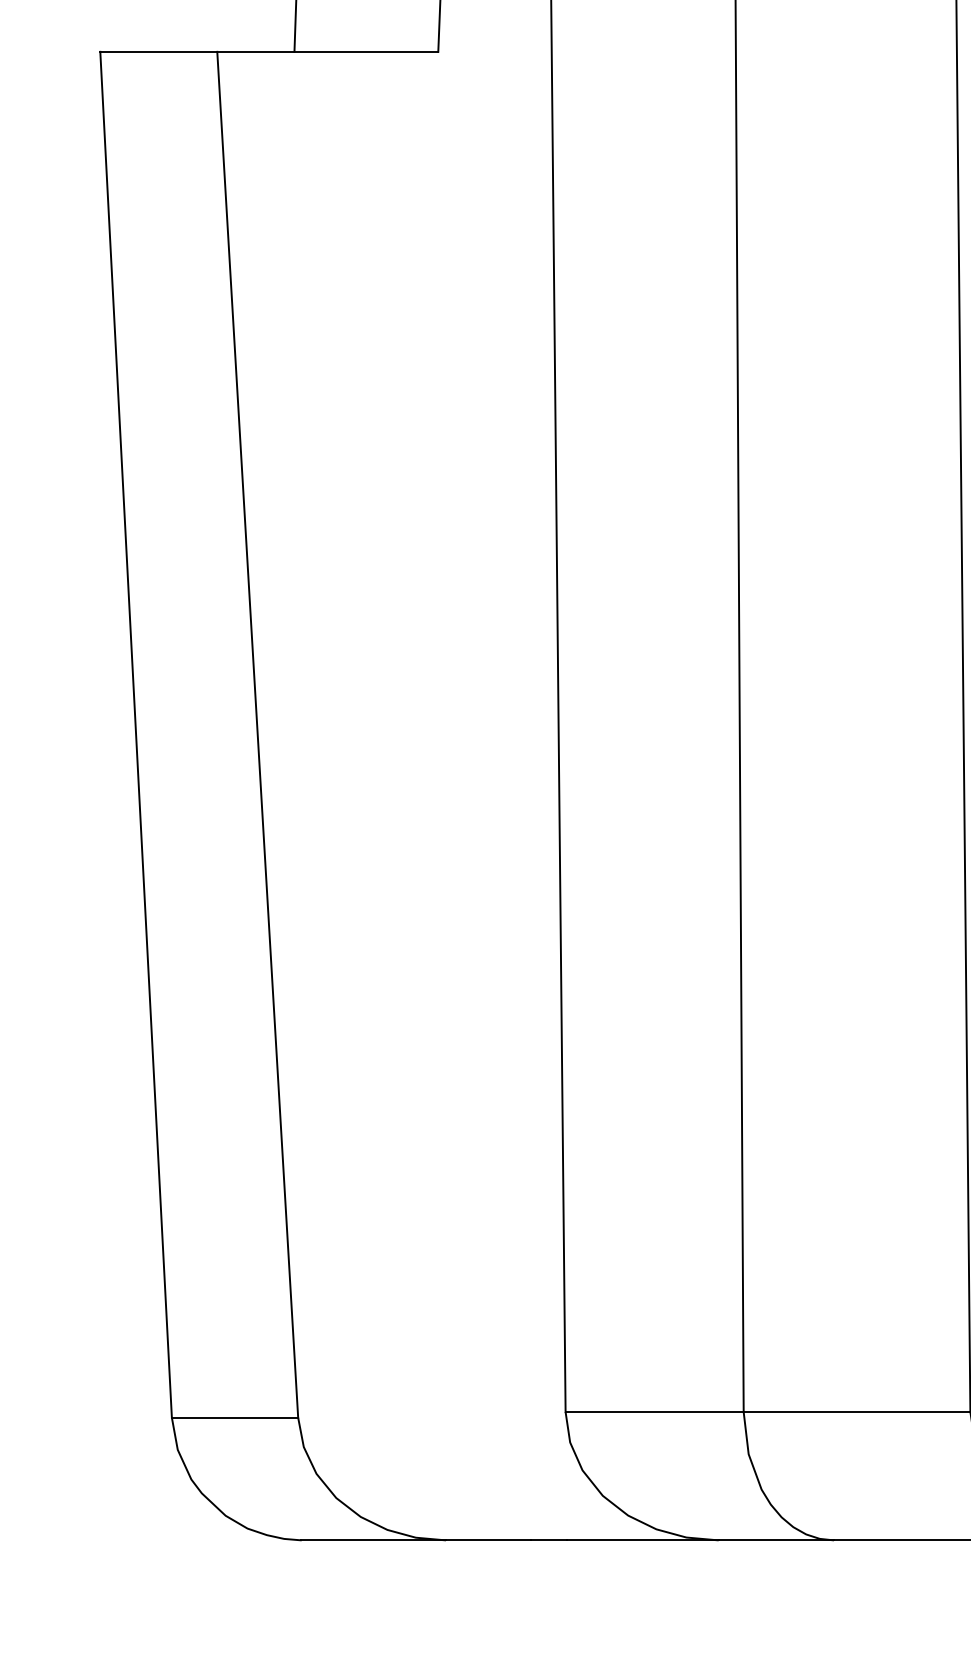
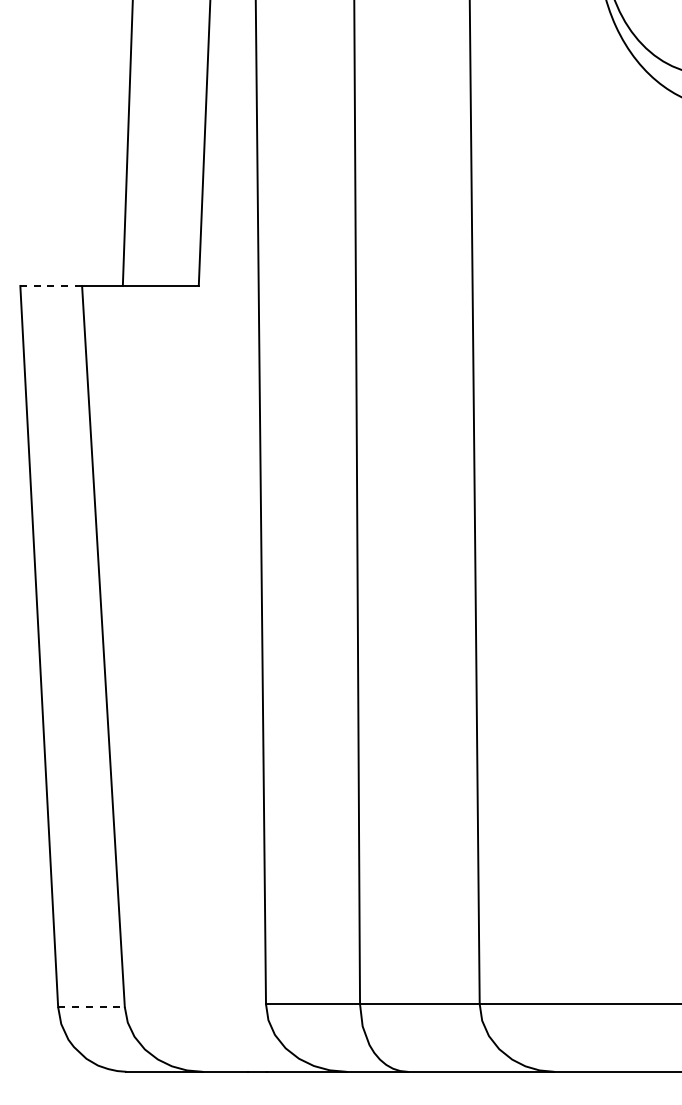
line: (159, 50) -> (51, 285), solid -> dashed
line: (235, 1418) -> (91, 1007), solid -> dashed

